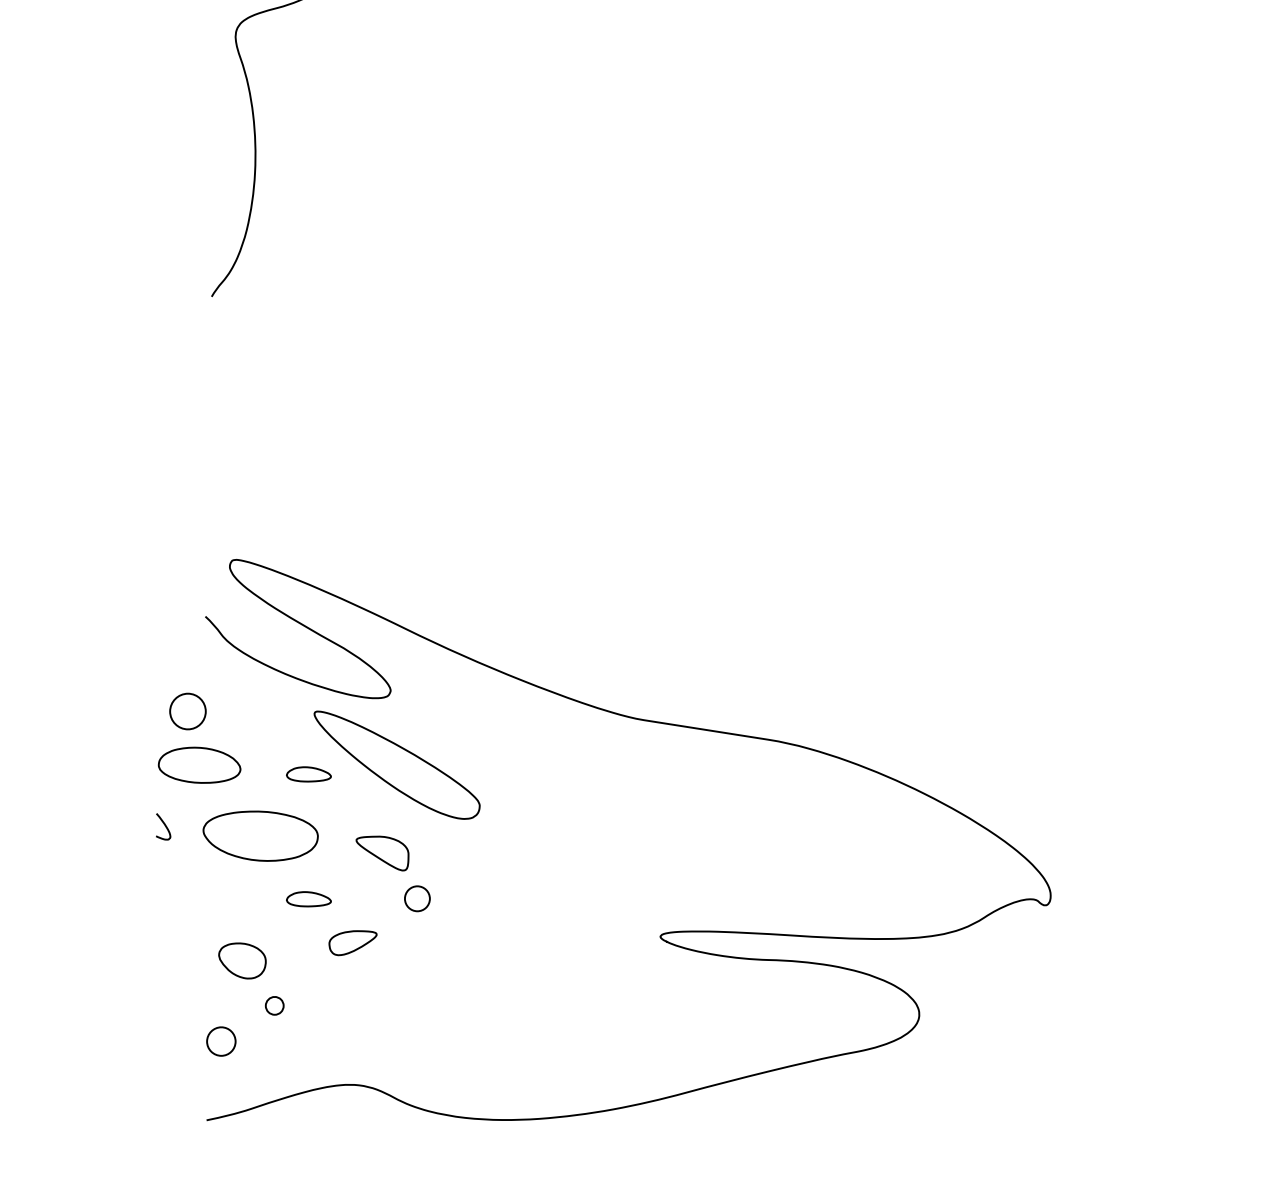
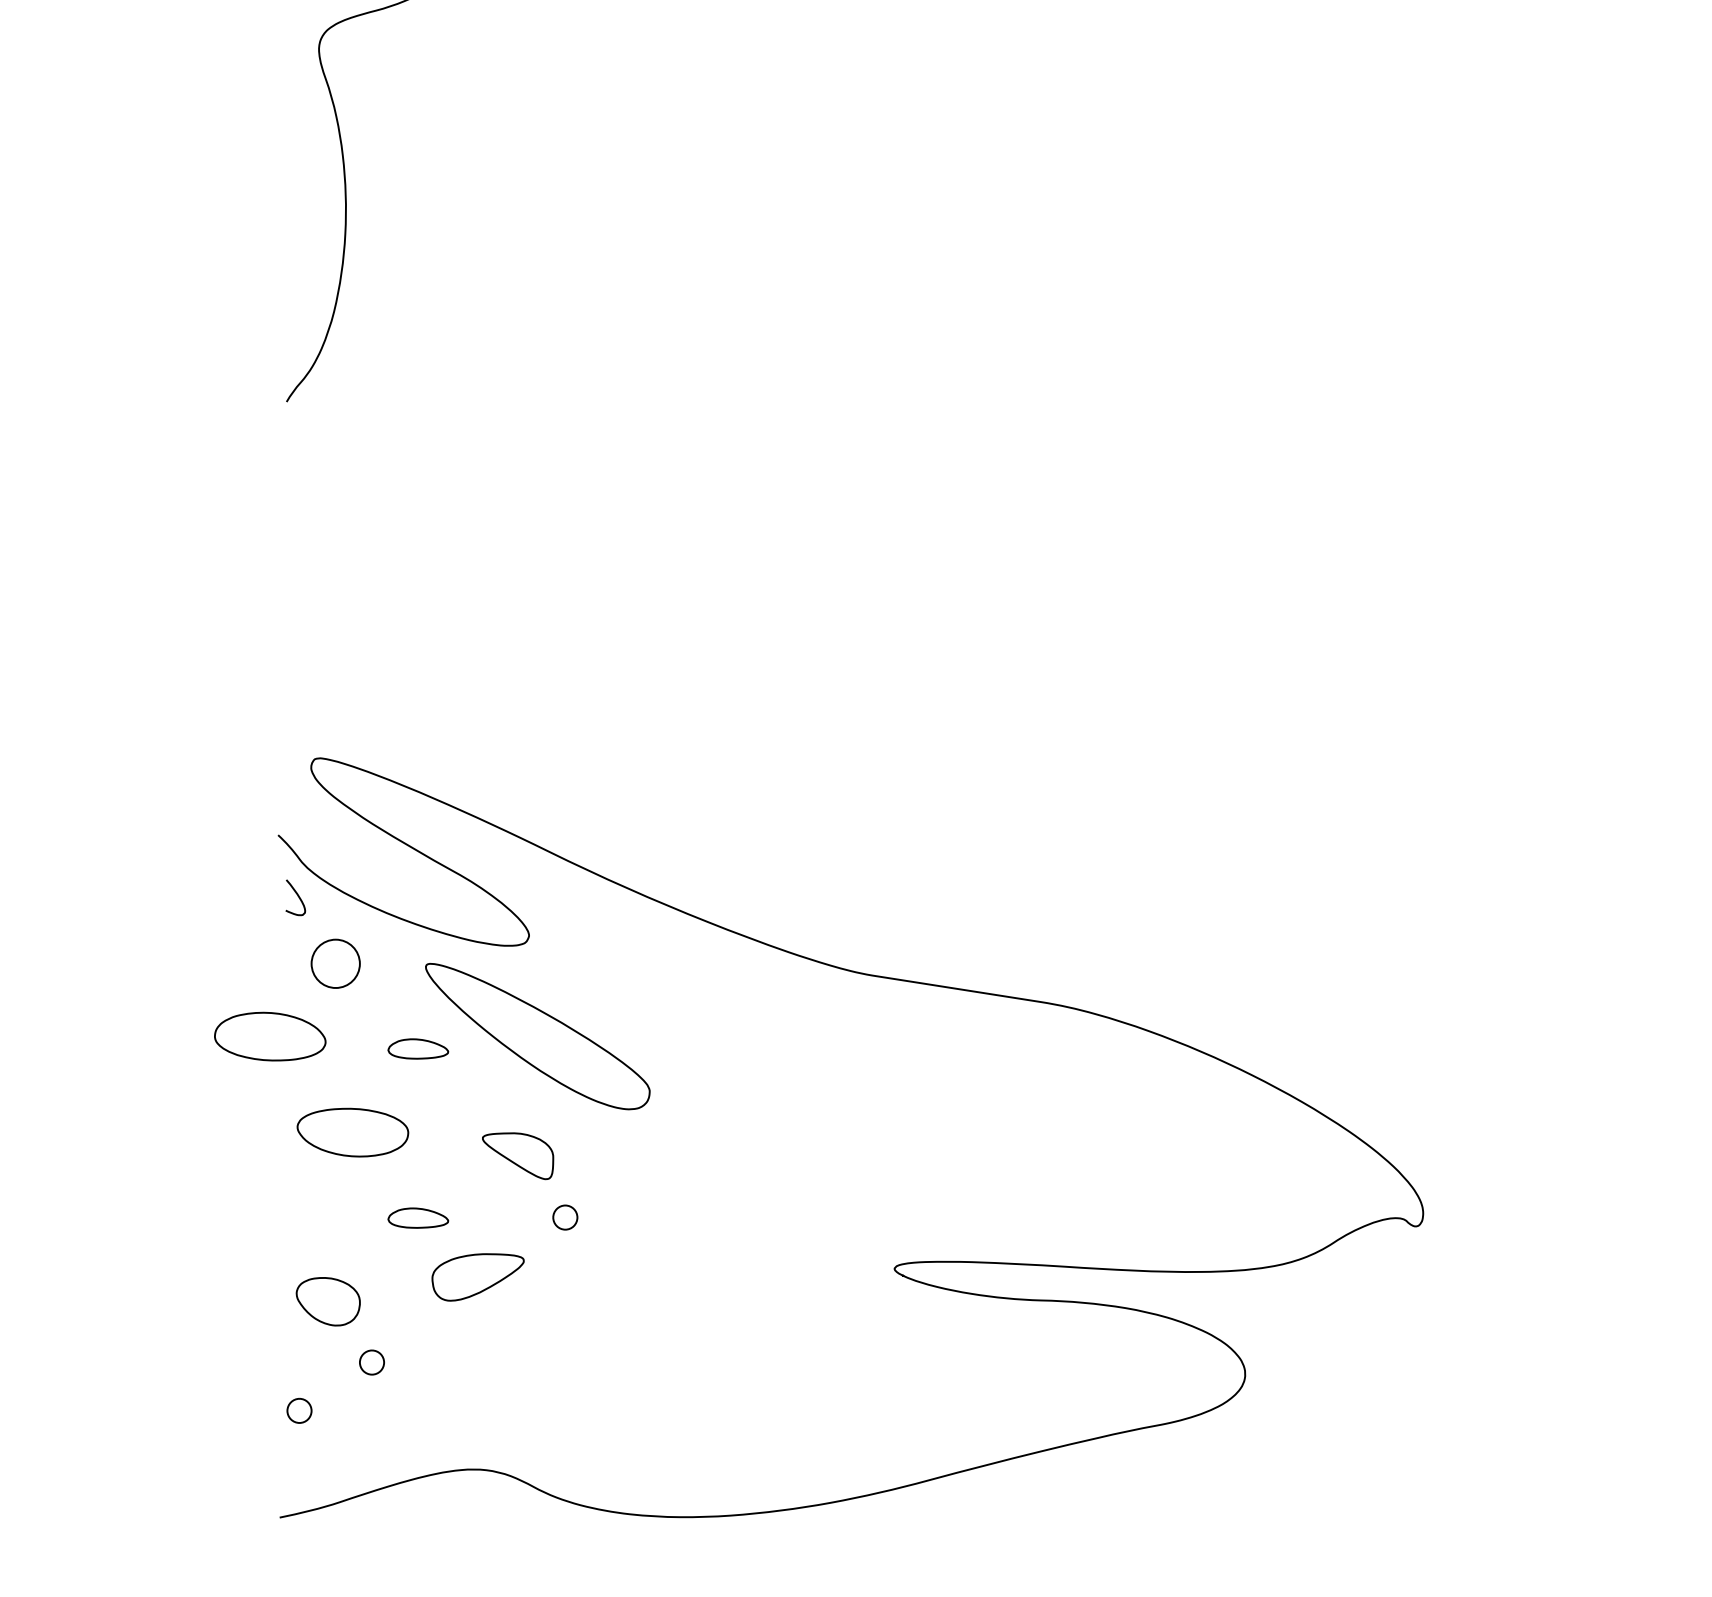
part: (187, 711) -> (335, 963), moved
curve: (164, 825) -> (297, 896), moved
part: (260, 835) -> (352, 1131), size x0.71
part: (417, 898) -> (565, 1217), size x0.71
part: (352, 943) -> (477, 1278), size x1.43
part: (220, 1041) -> (298, 1410), size x0.62

